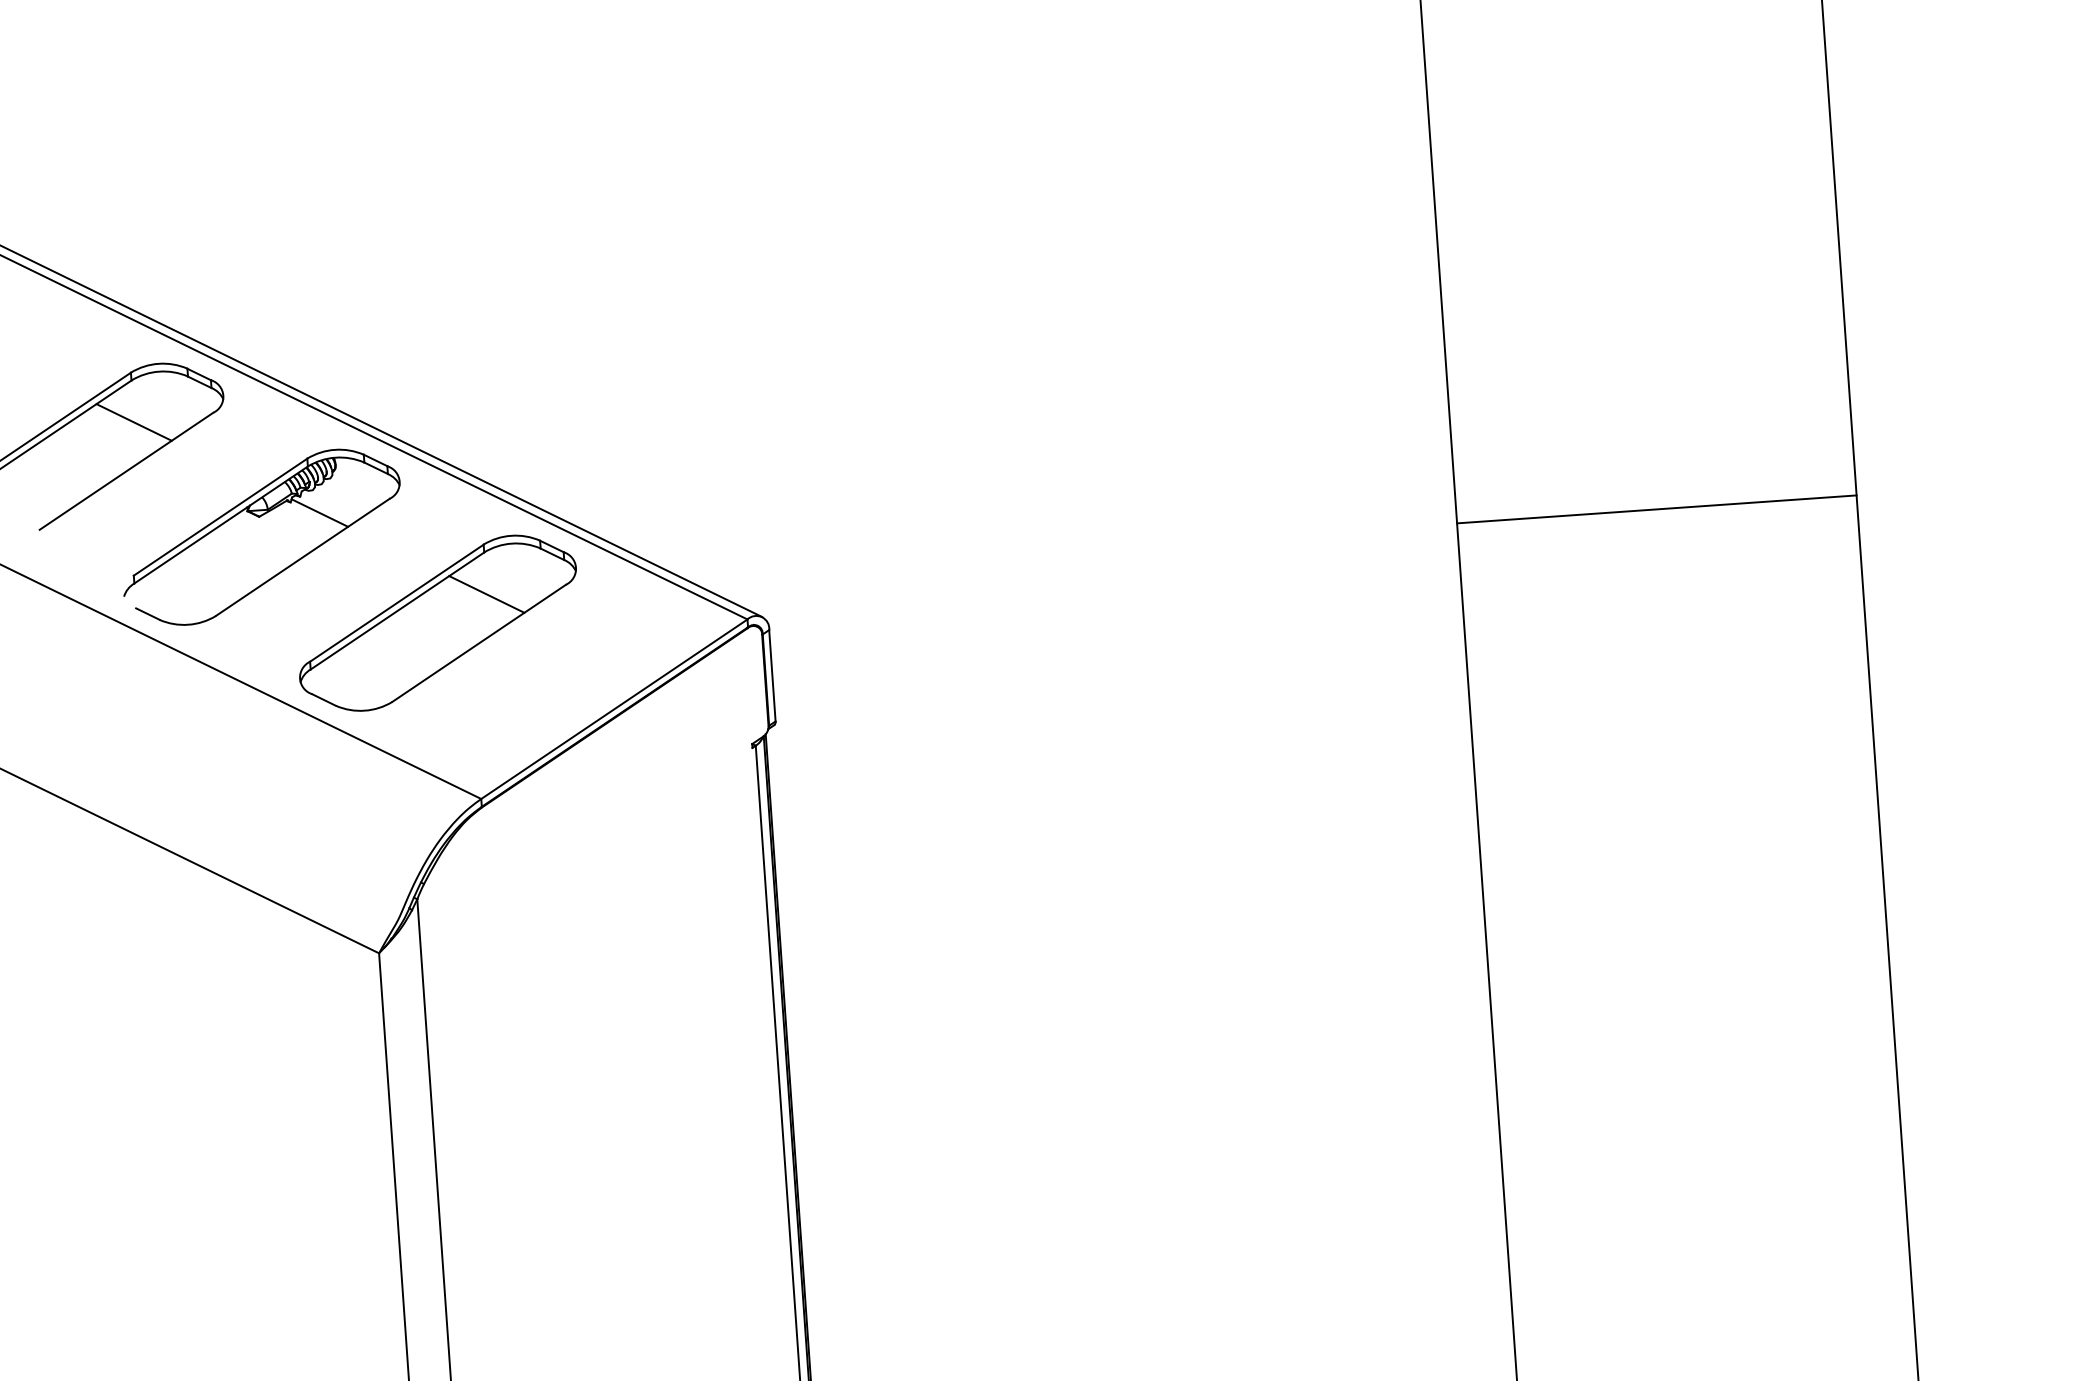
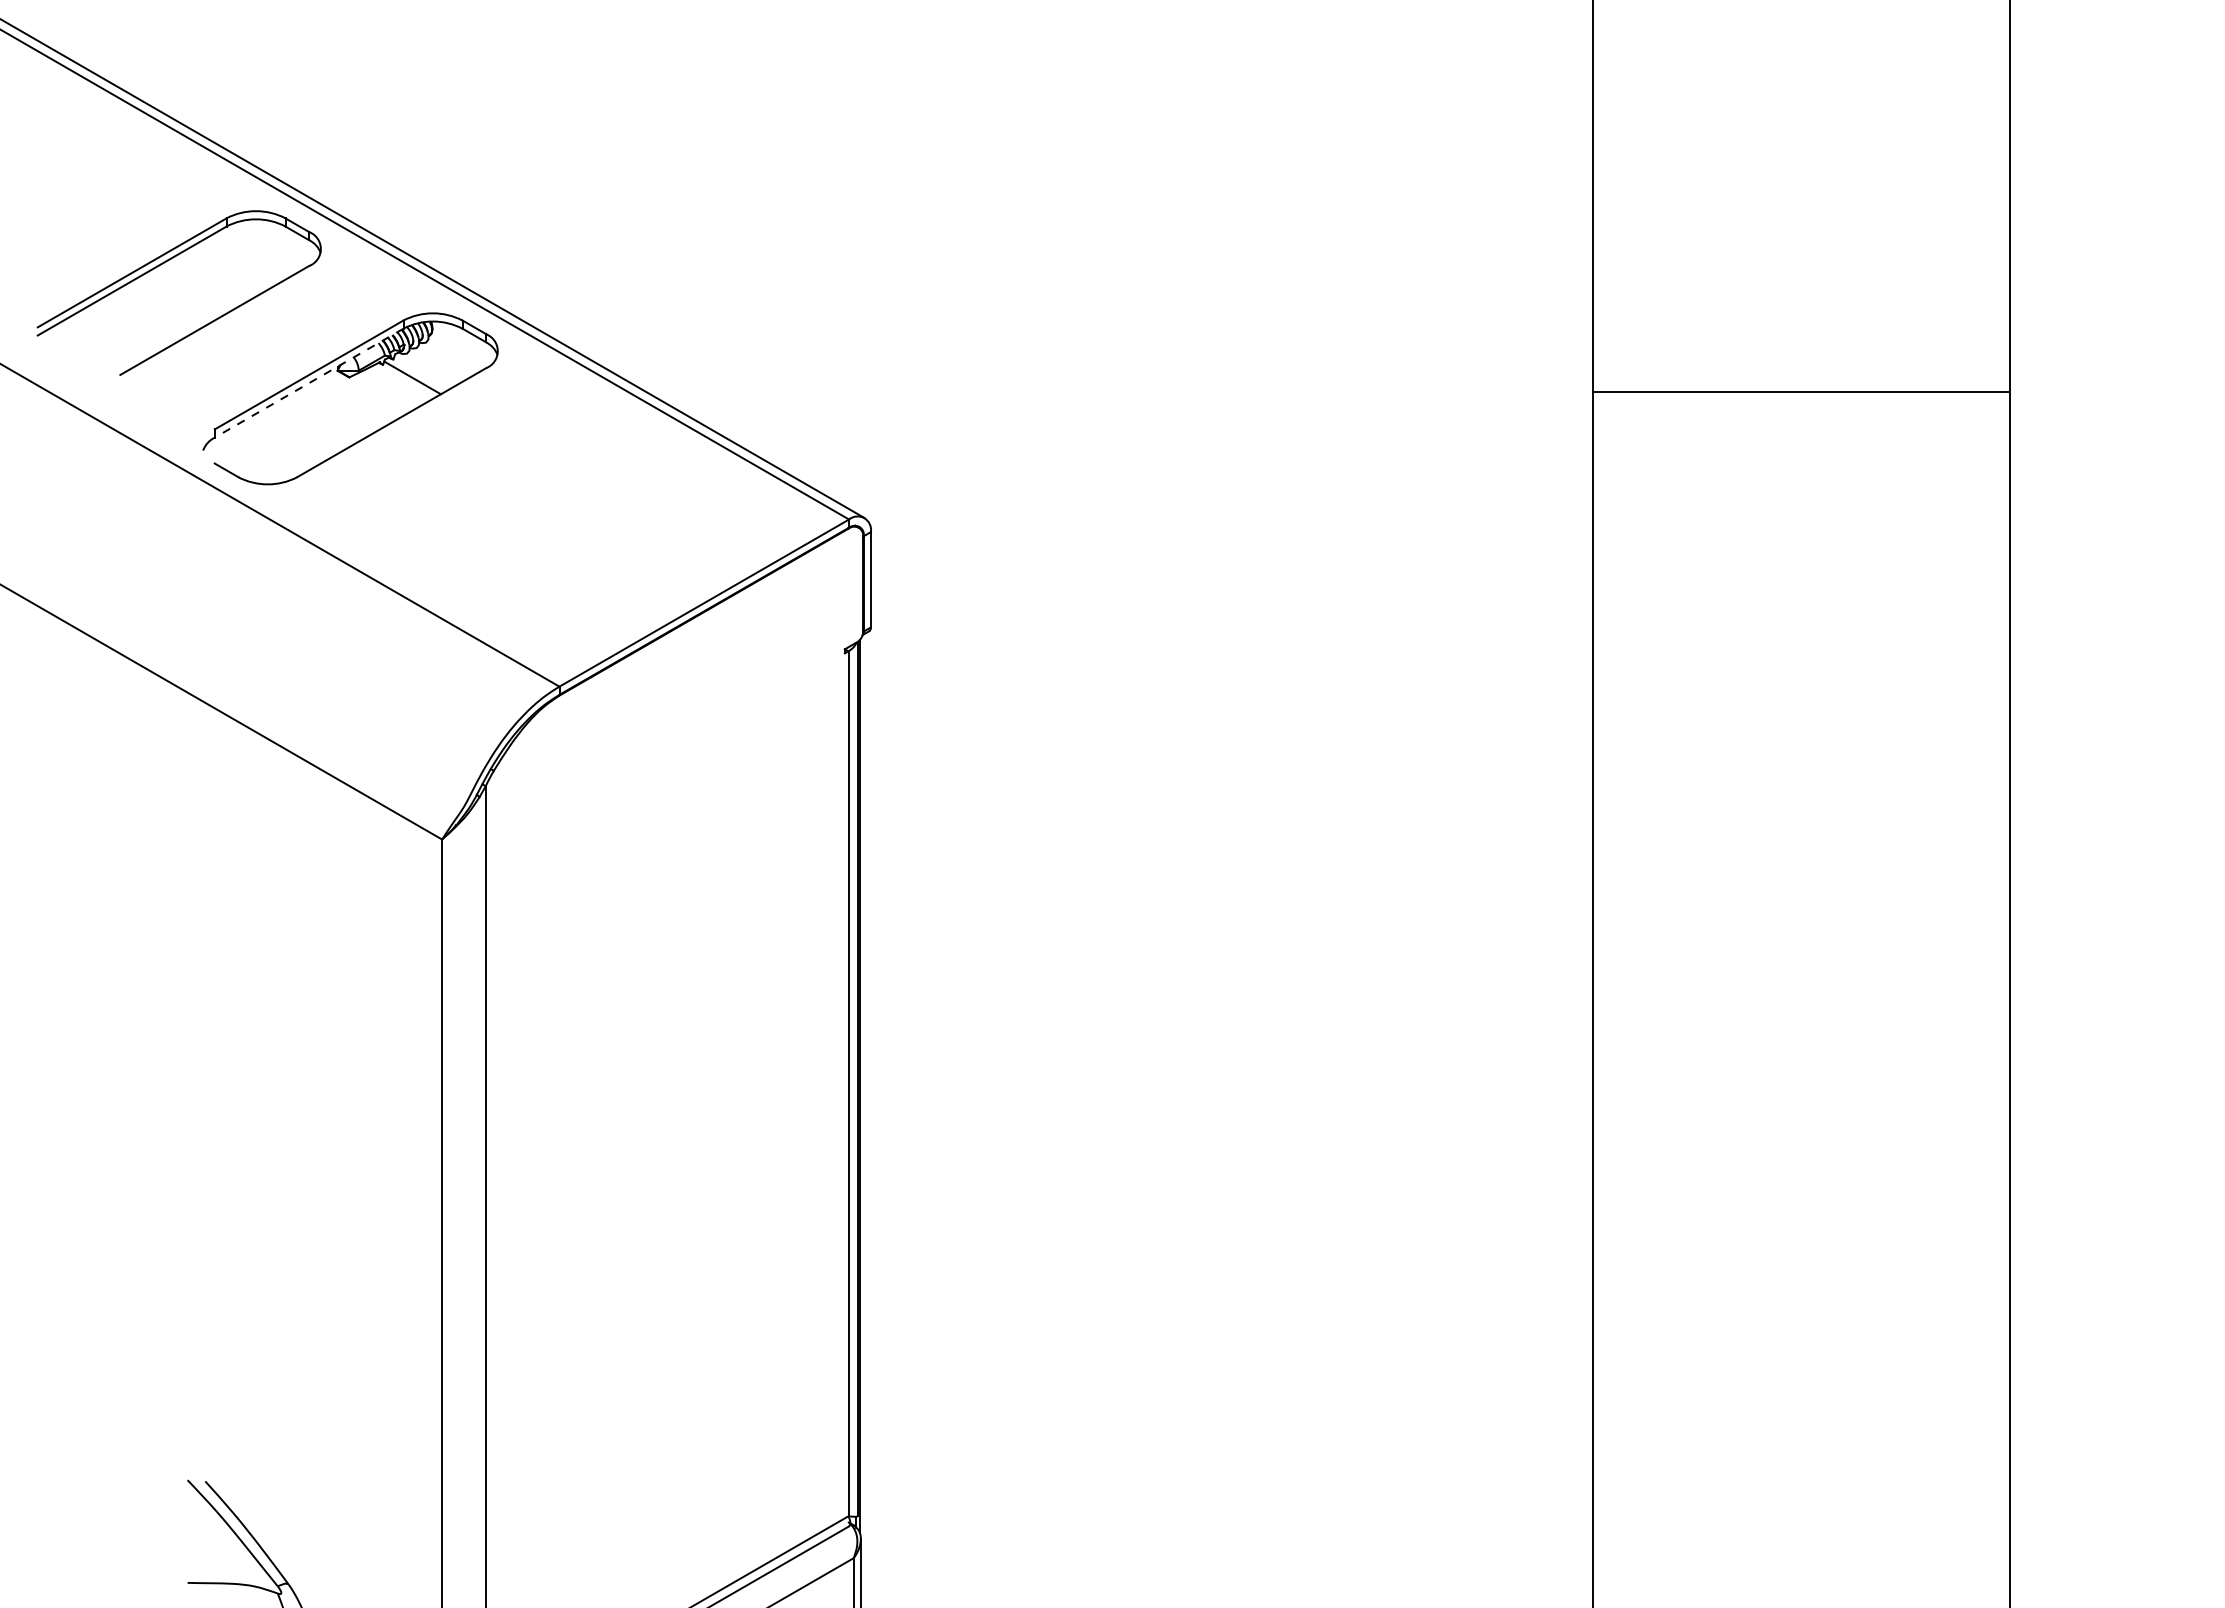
line: (133, 422) -> (225, 270), removed
line: (1656, 509) -> (1801, 392), moved
line: (221, 525) -> (309, 383), solid -> dashed
part: (438, 622) -> (527, 500), removed

